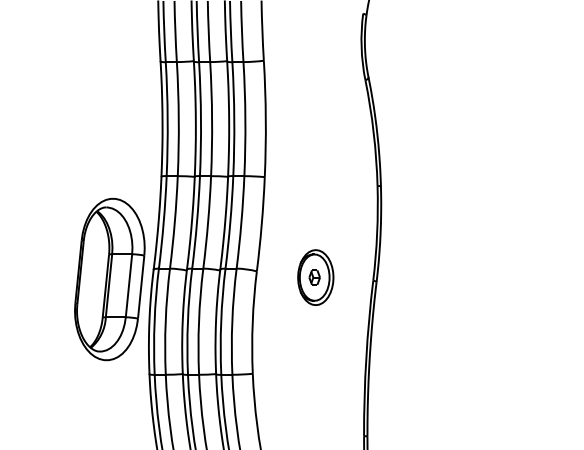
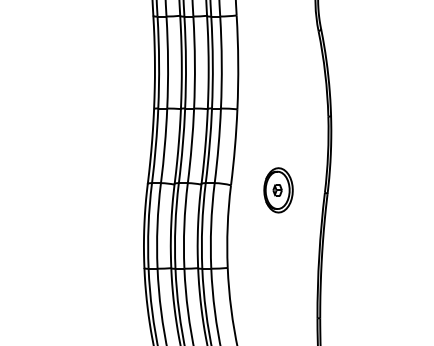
part: (109, 279) -> (112, 191), removed

